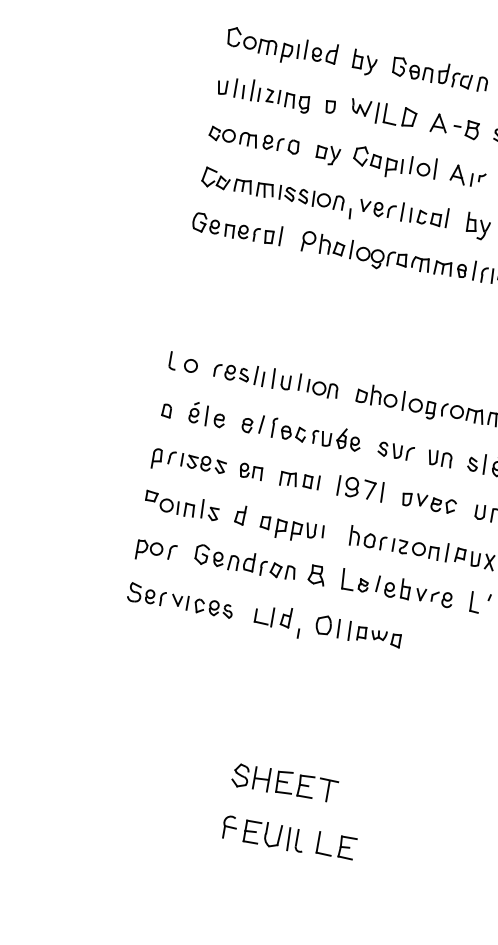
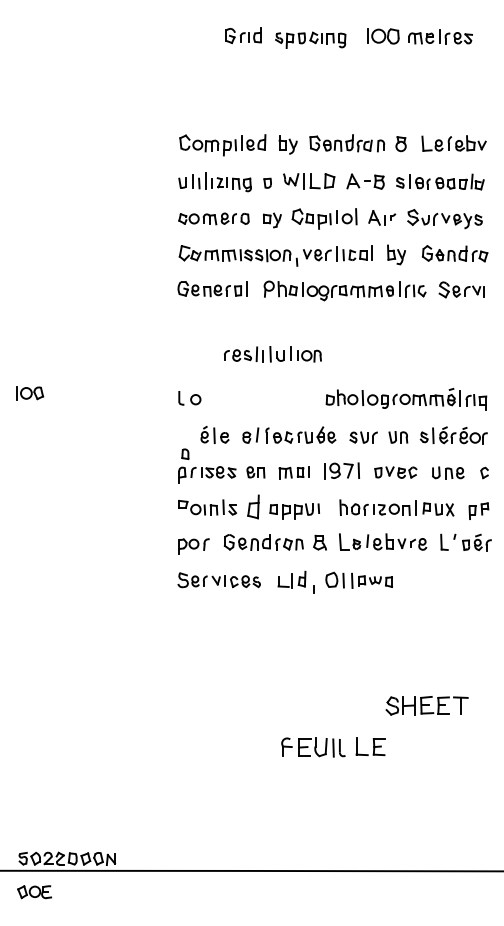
part: (276, 379) -> (272, 354), moved
part: (167, 409) -> (185, 453), moved
part: (240, 514) -> (253, 506), size x1.6
part: (284, 782) -> (426, 705), moved

